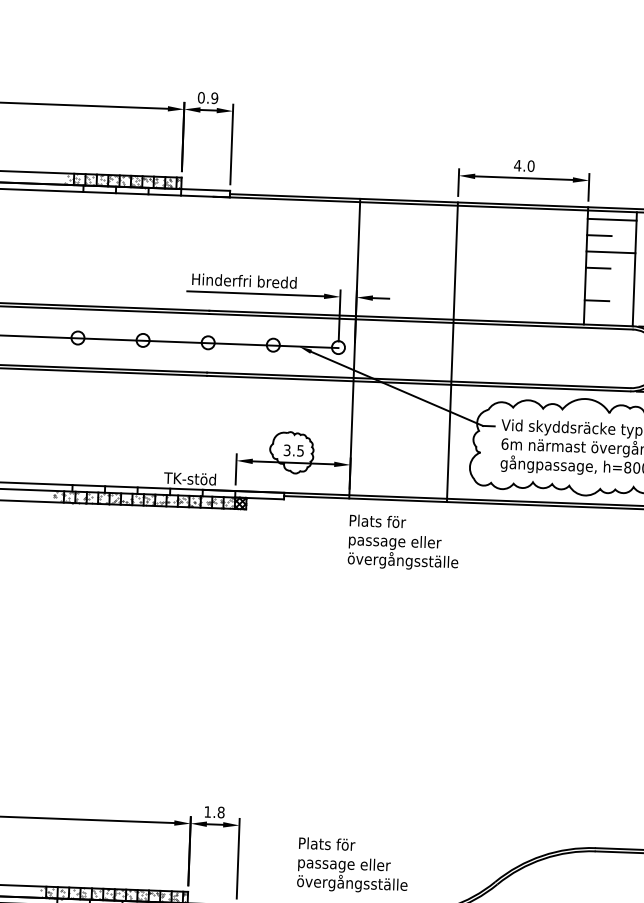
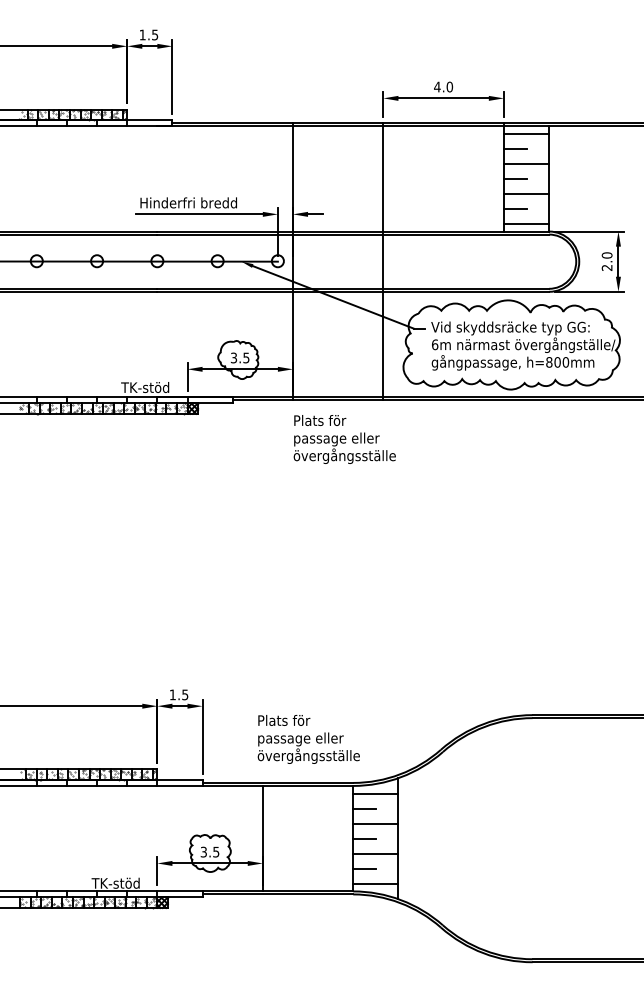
text: (207, 97) -> (148, 34), 0.9 -> 1.5
line: (609, 285) -> (526, 194), added
line: (608, 317) -> (526, 224), added
text: (221, 812) -> (185, 694), 1.8 -> 1.5

